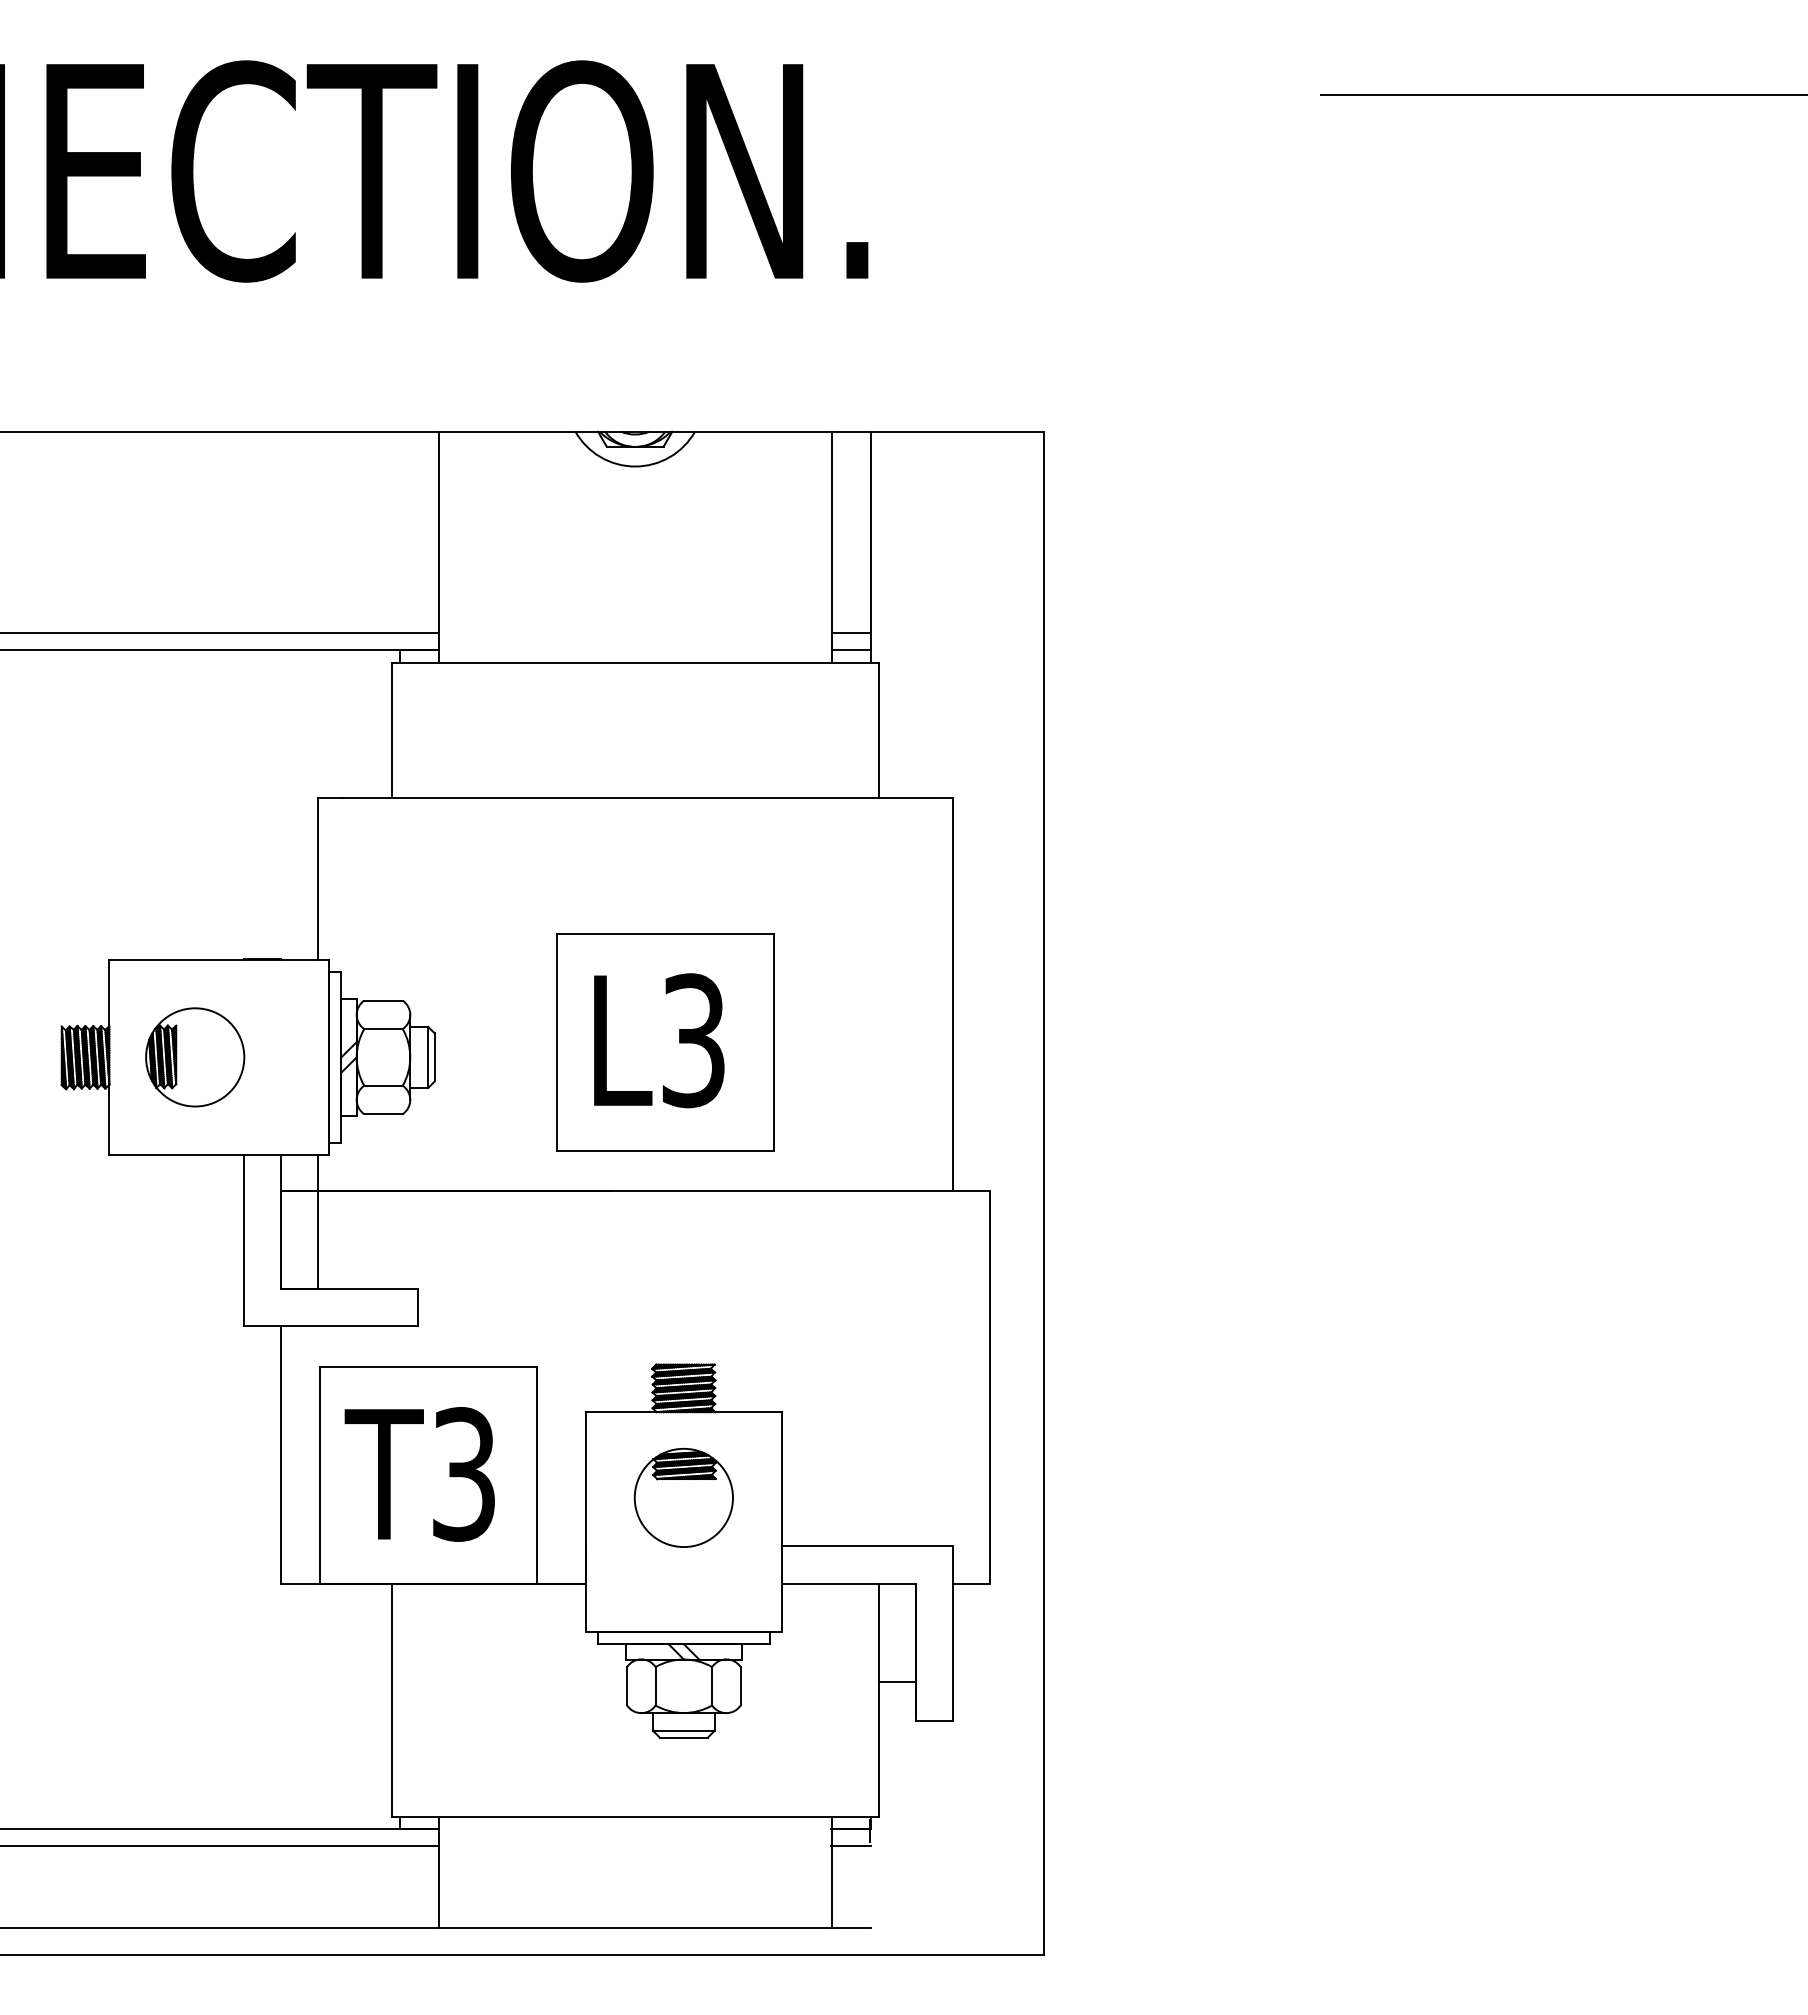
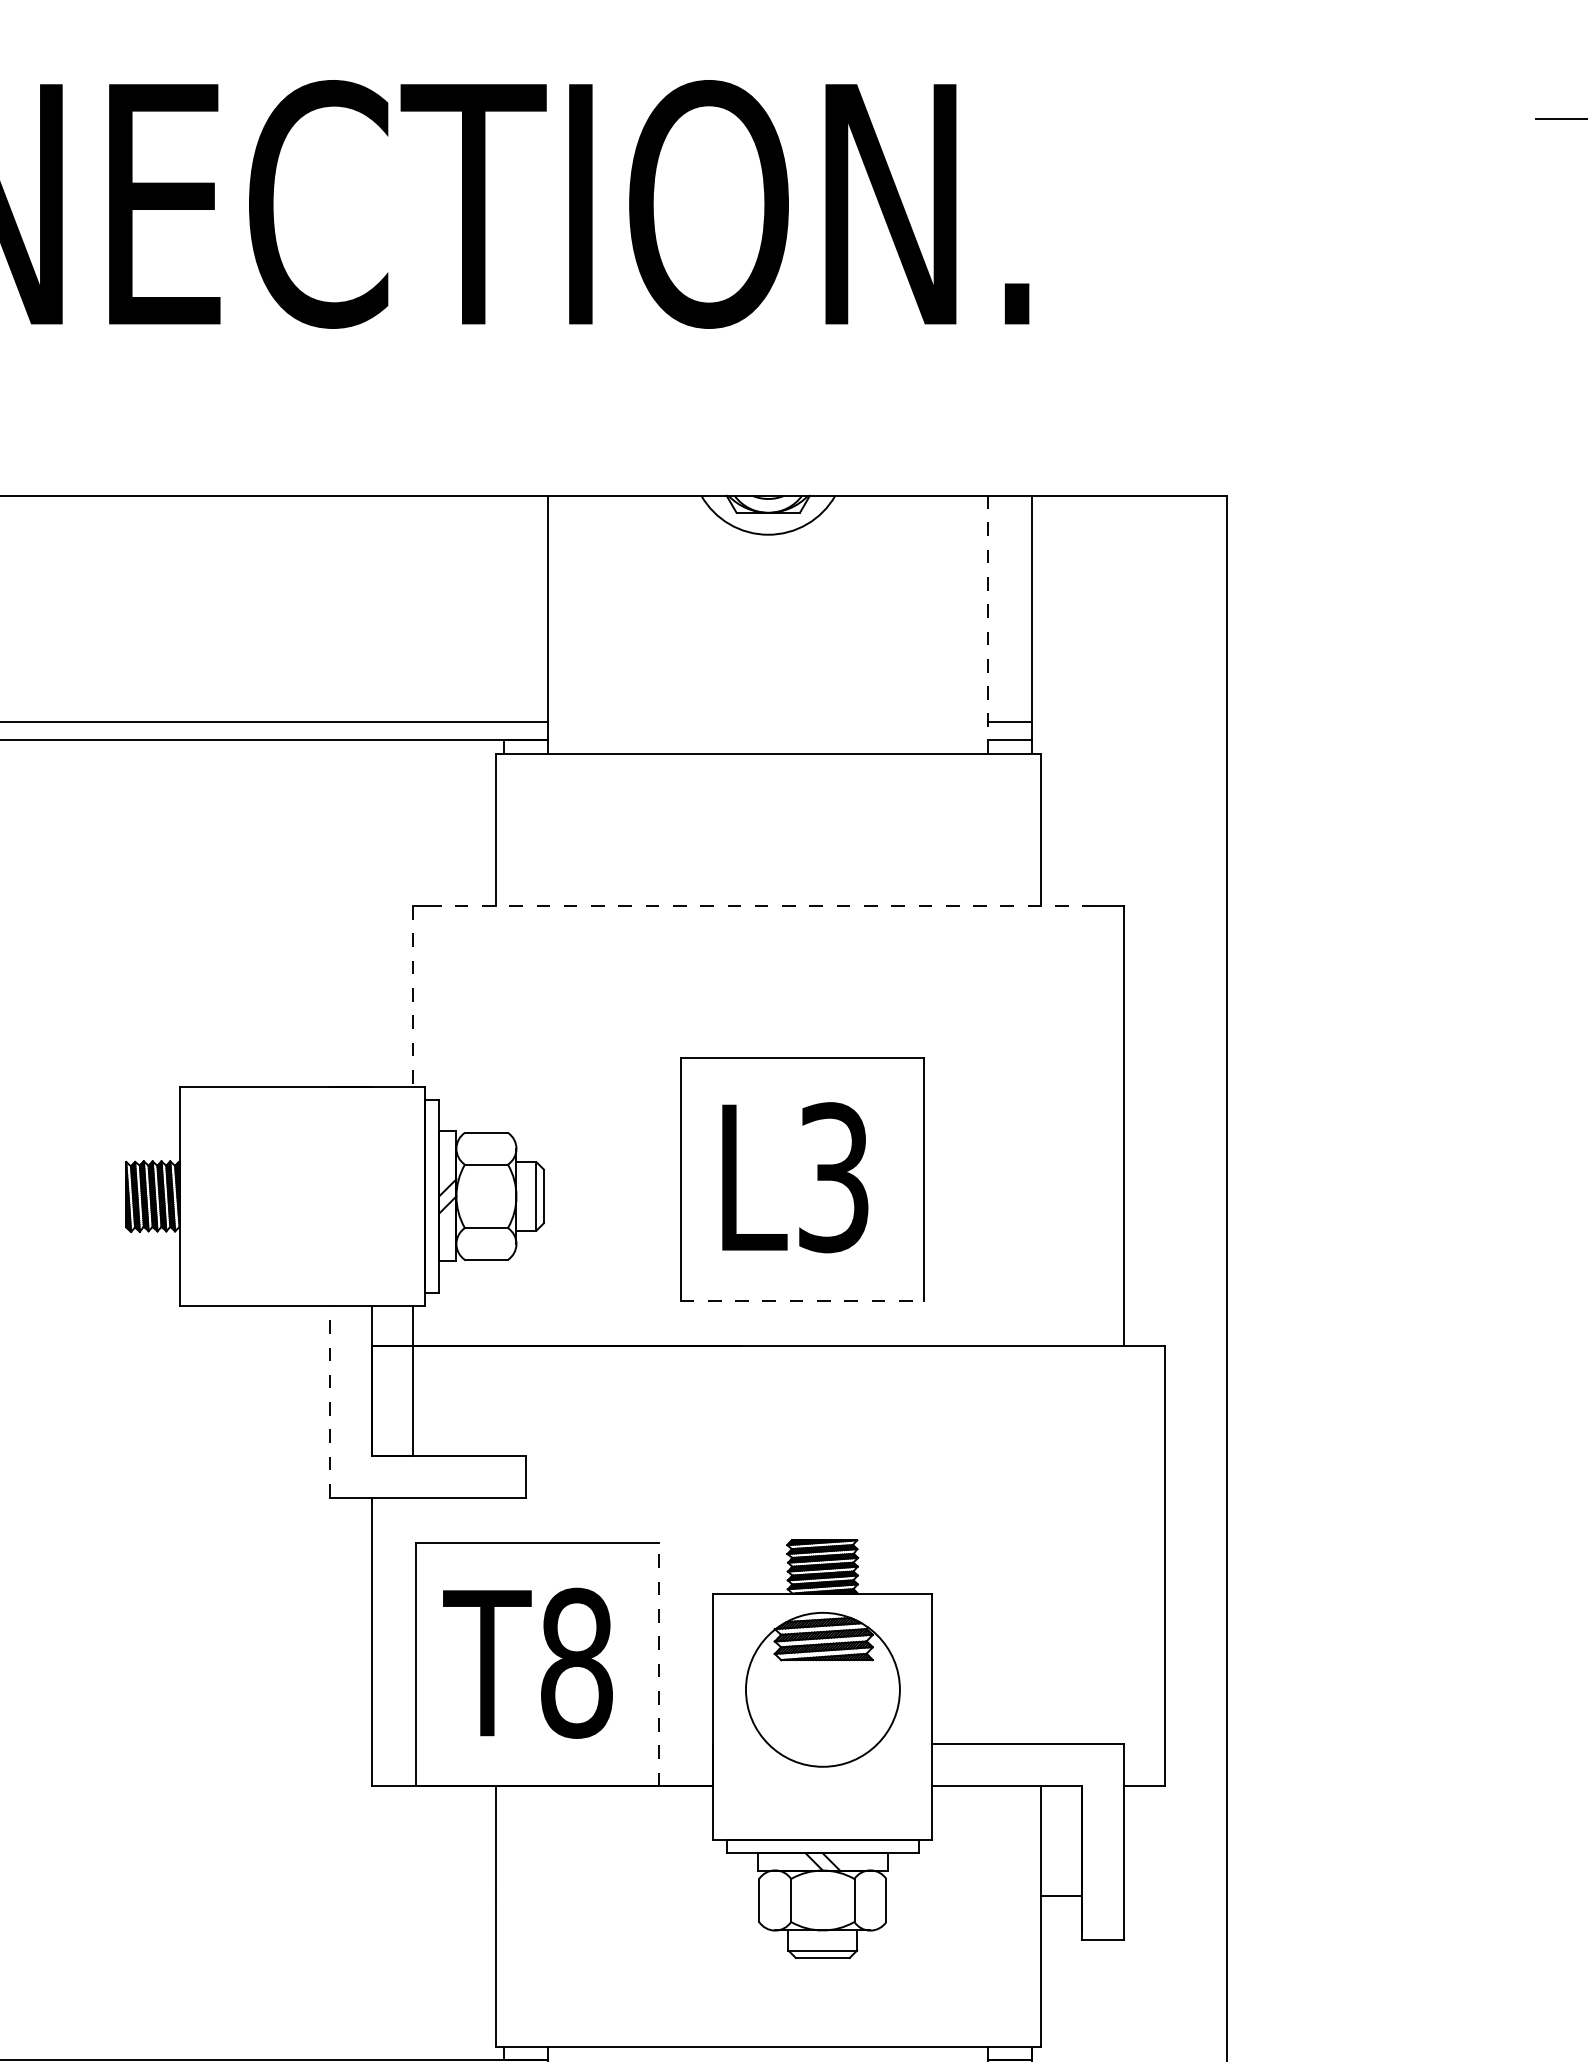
line: (831, 546) -> (988, 624), solid -> dashed
line: (635, 798) -> (768, 906), solid -> dashed
line: (317, 878) -> (412, 996), solid -> dashed
part: (195, 1057) -> (275, 1196), removed
line: (665, 1150) -> (802, 1300), solid -> dashed
line: (243, 1240) -> (329, 1401), solid -> dashed
text: (464, 1474) -> (577, 1663), T3 -> T8
line: (537, 1475) -> (658, 1664), solid -> dashed
part: (683, 1497) -> (822, 1689), size x1.4

